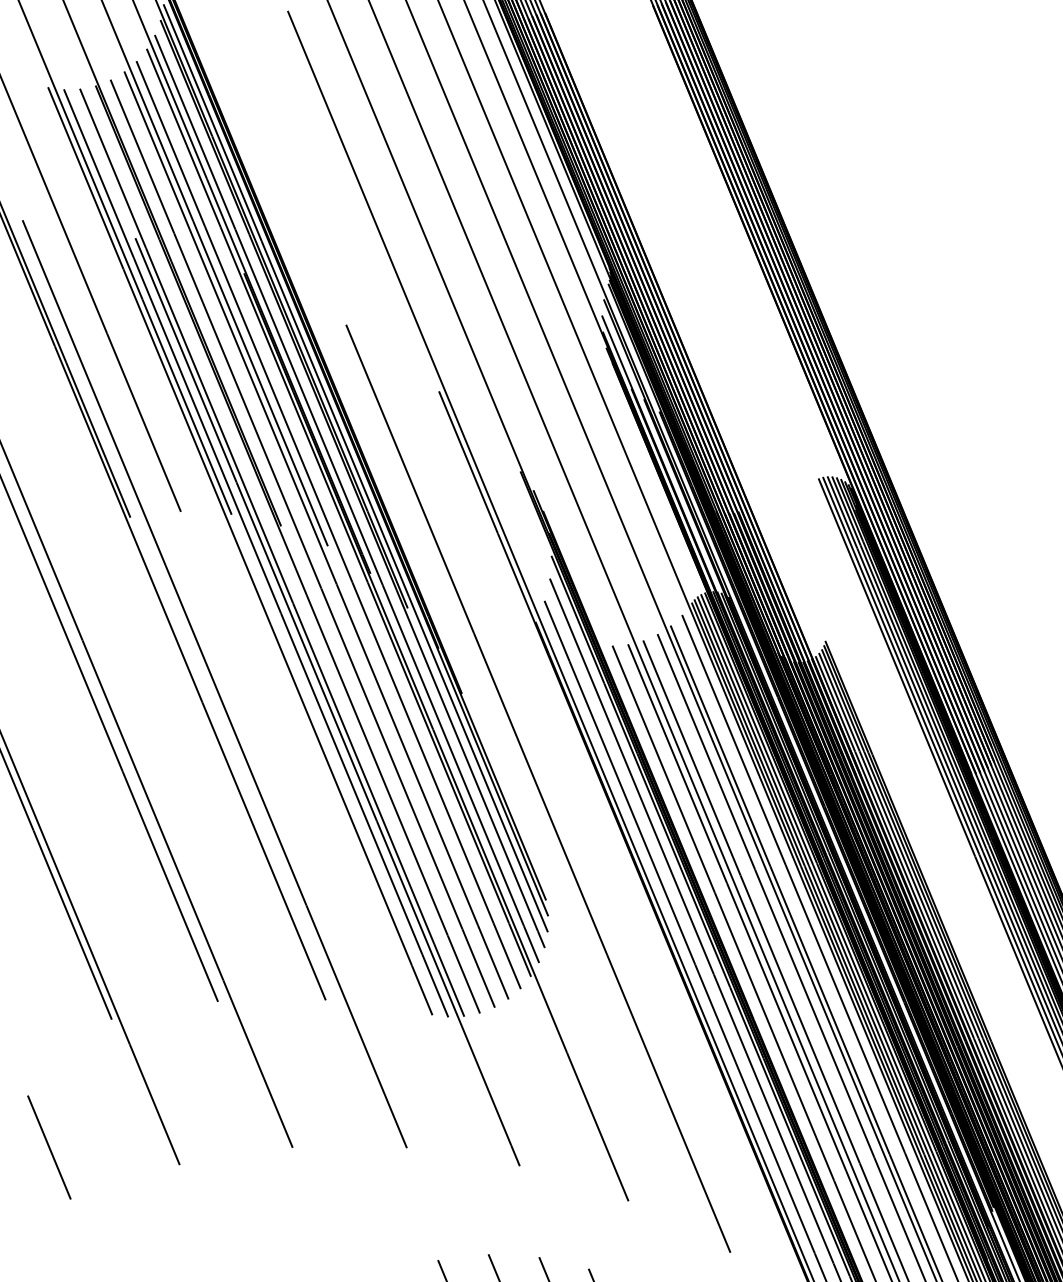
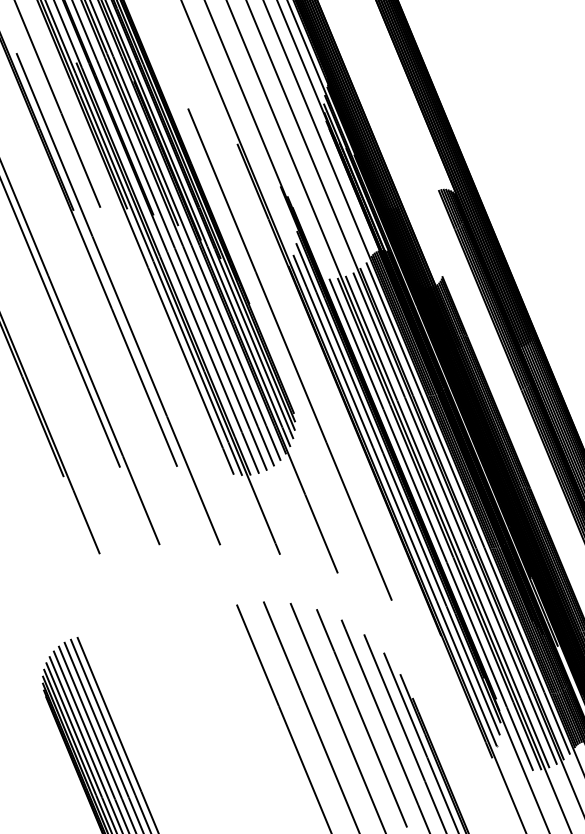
line: (48, 1146) -> (30, 544), removed

